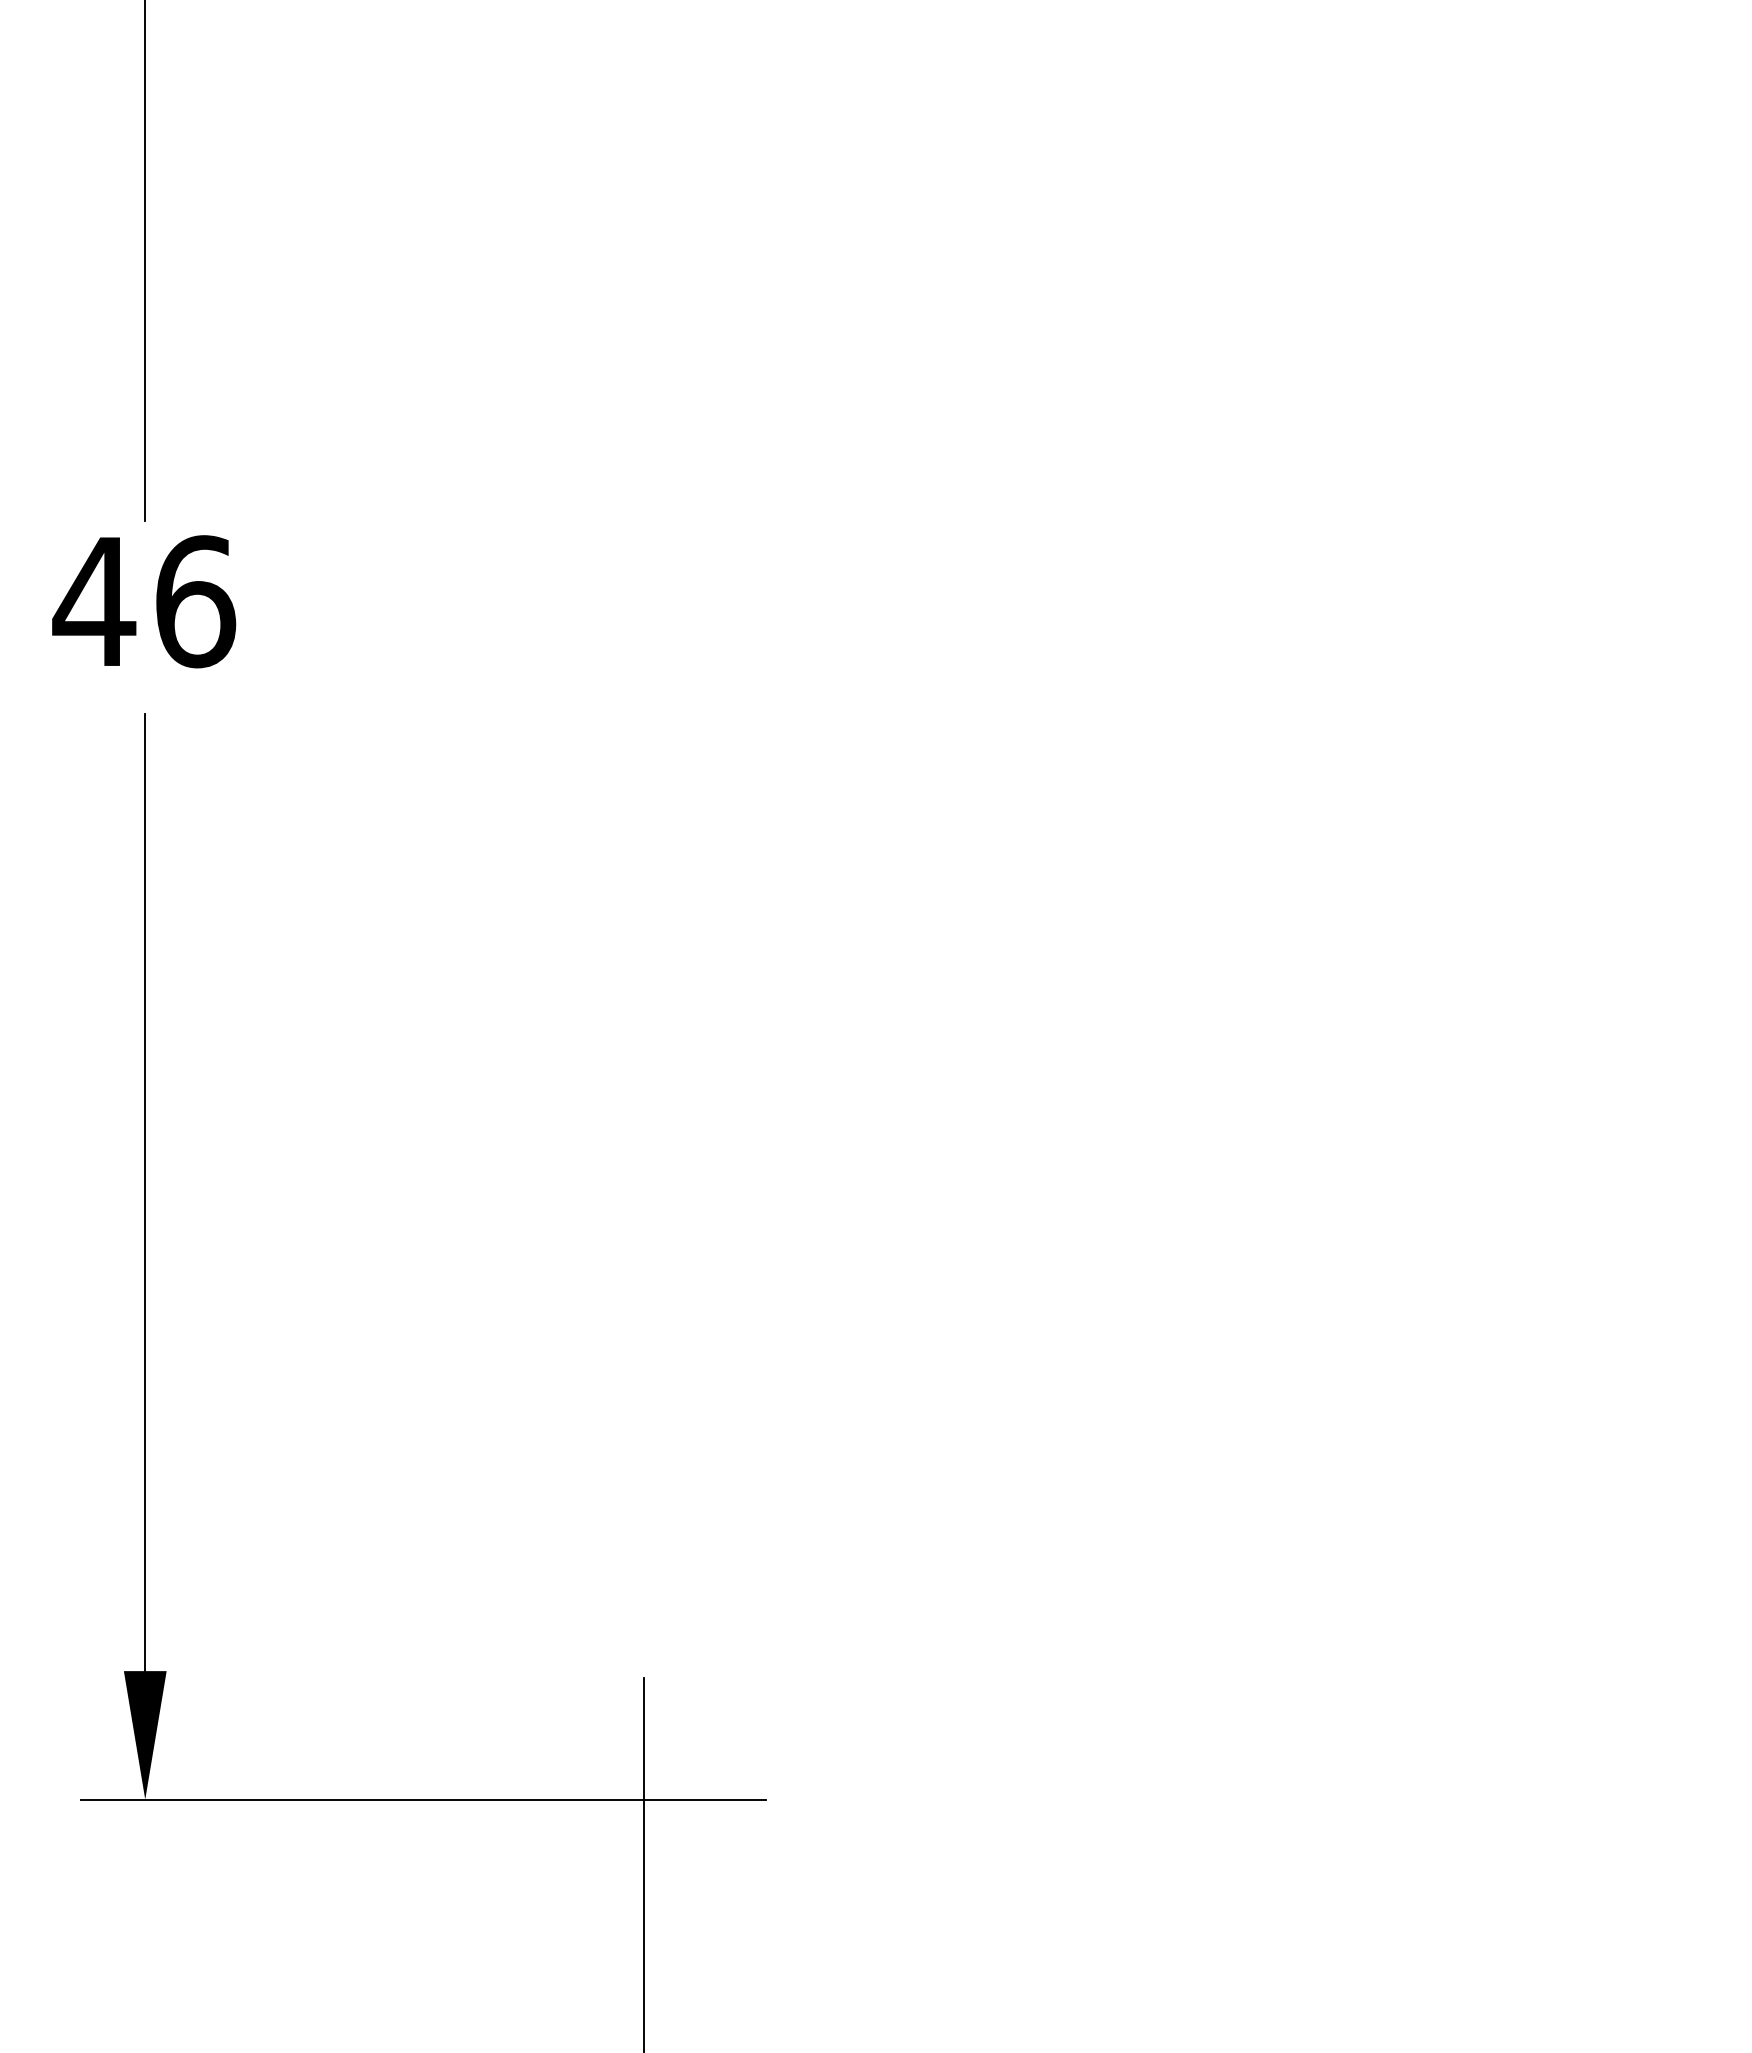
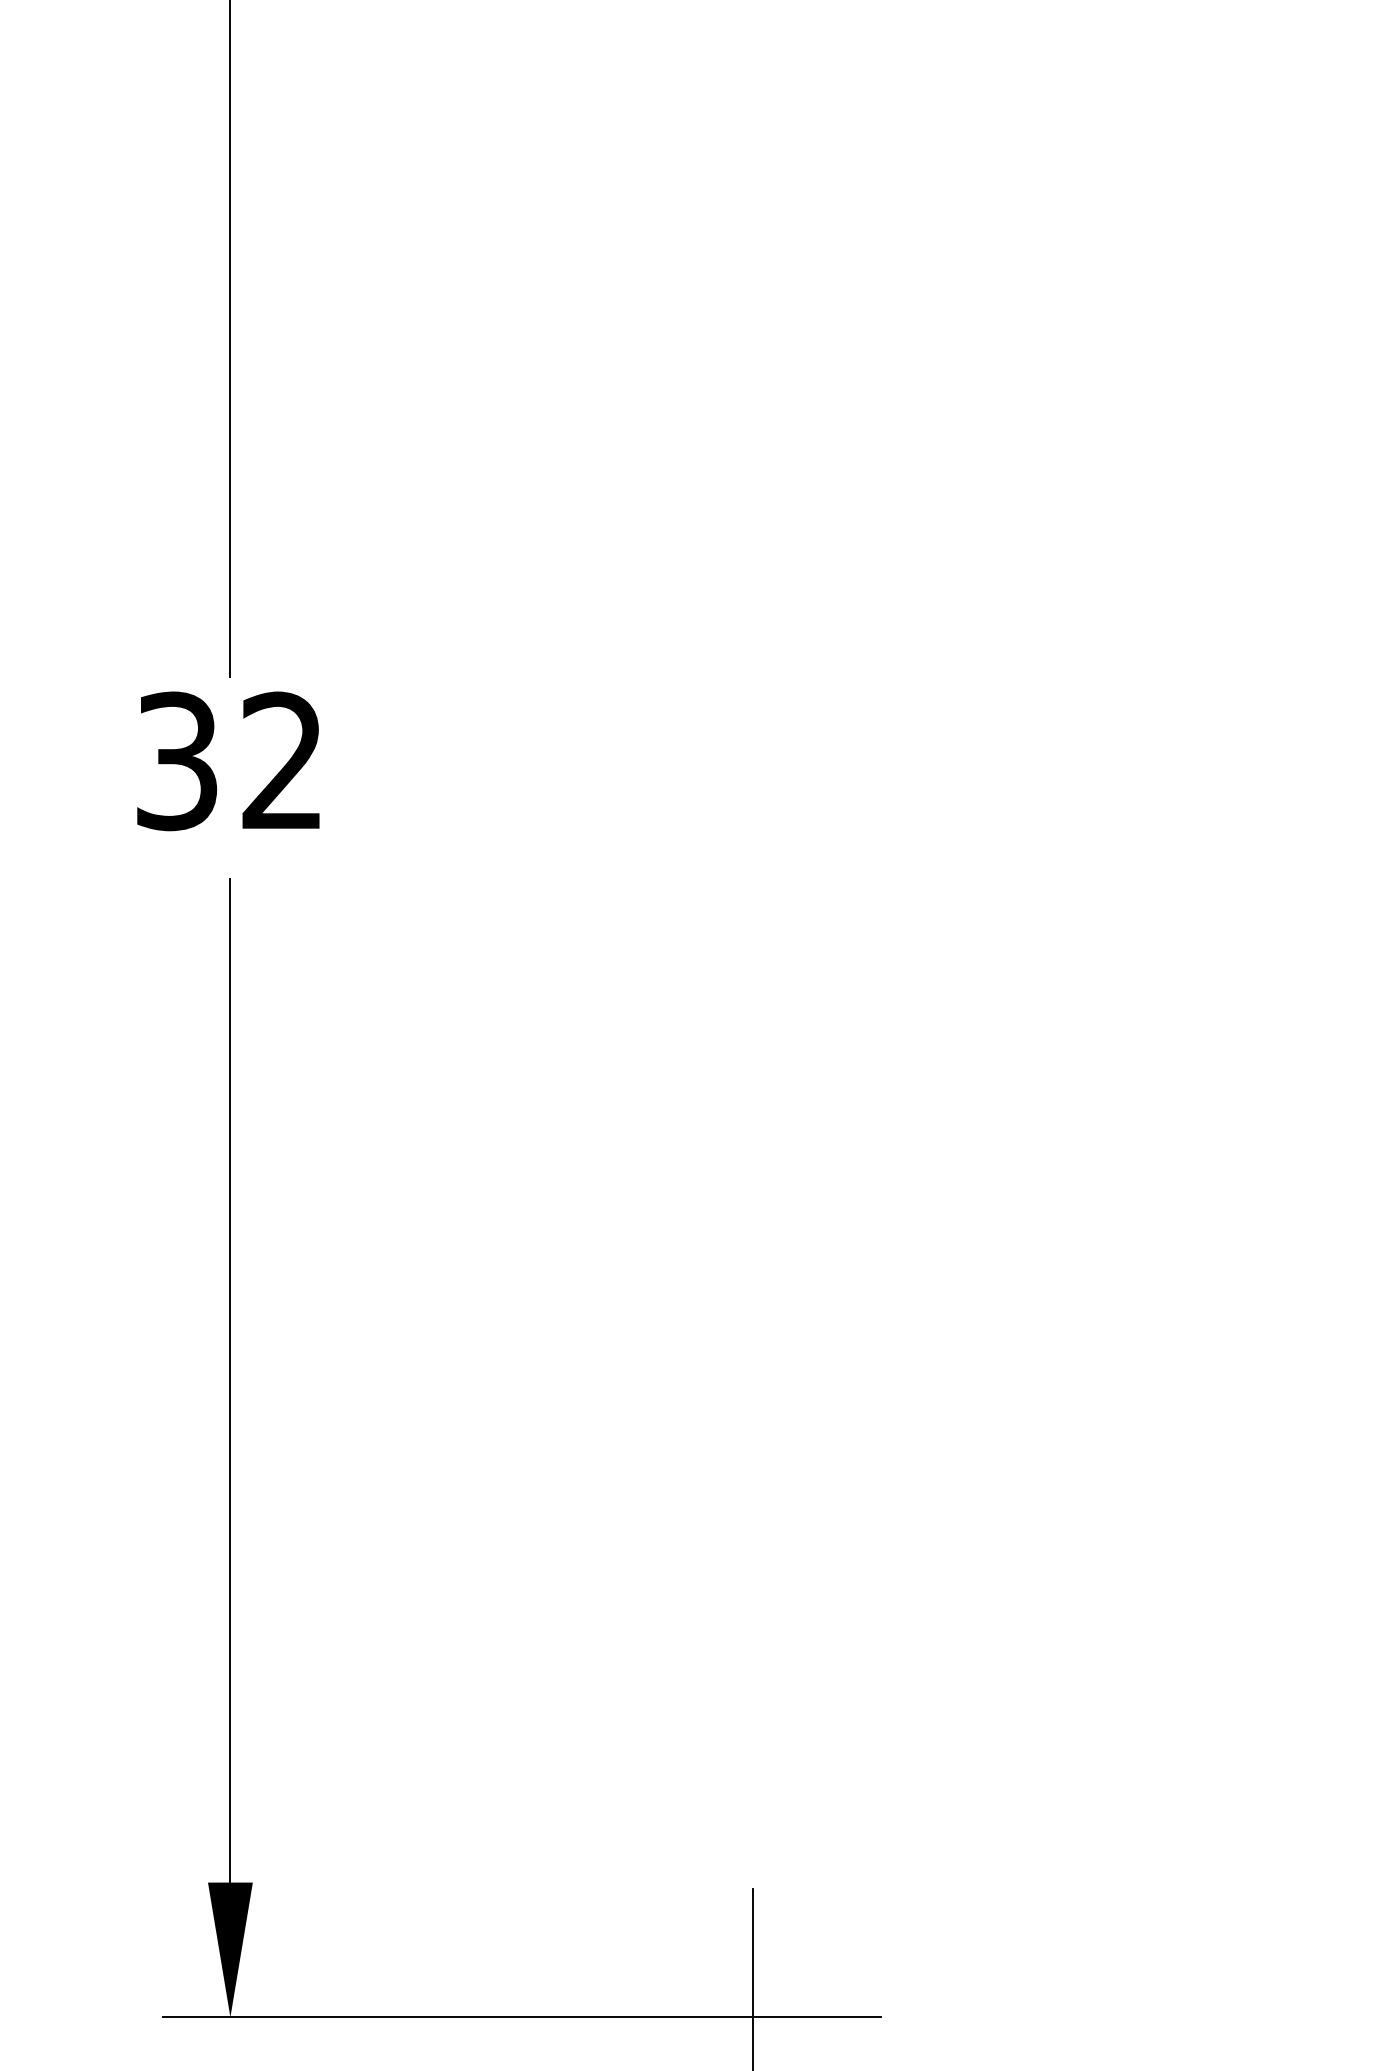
text: (144, 601) -> (229, 761), 46 -> 32

